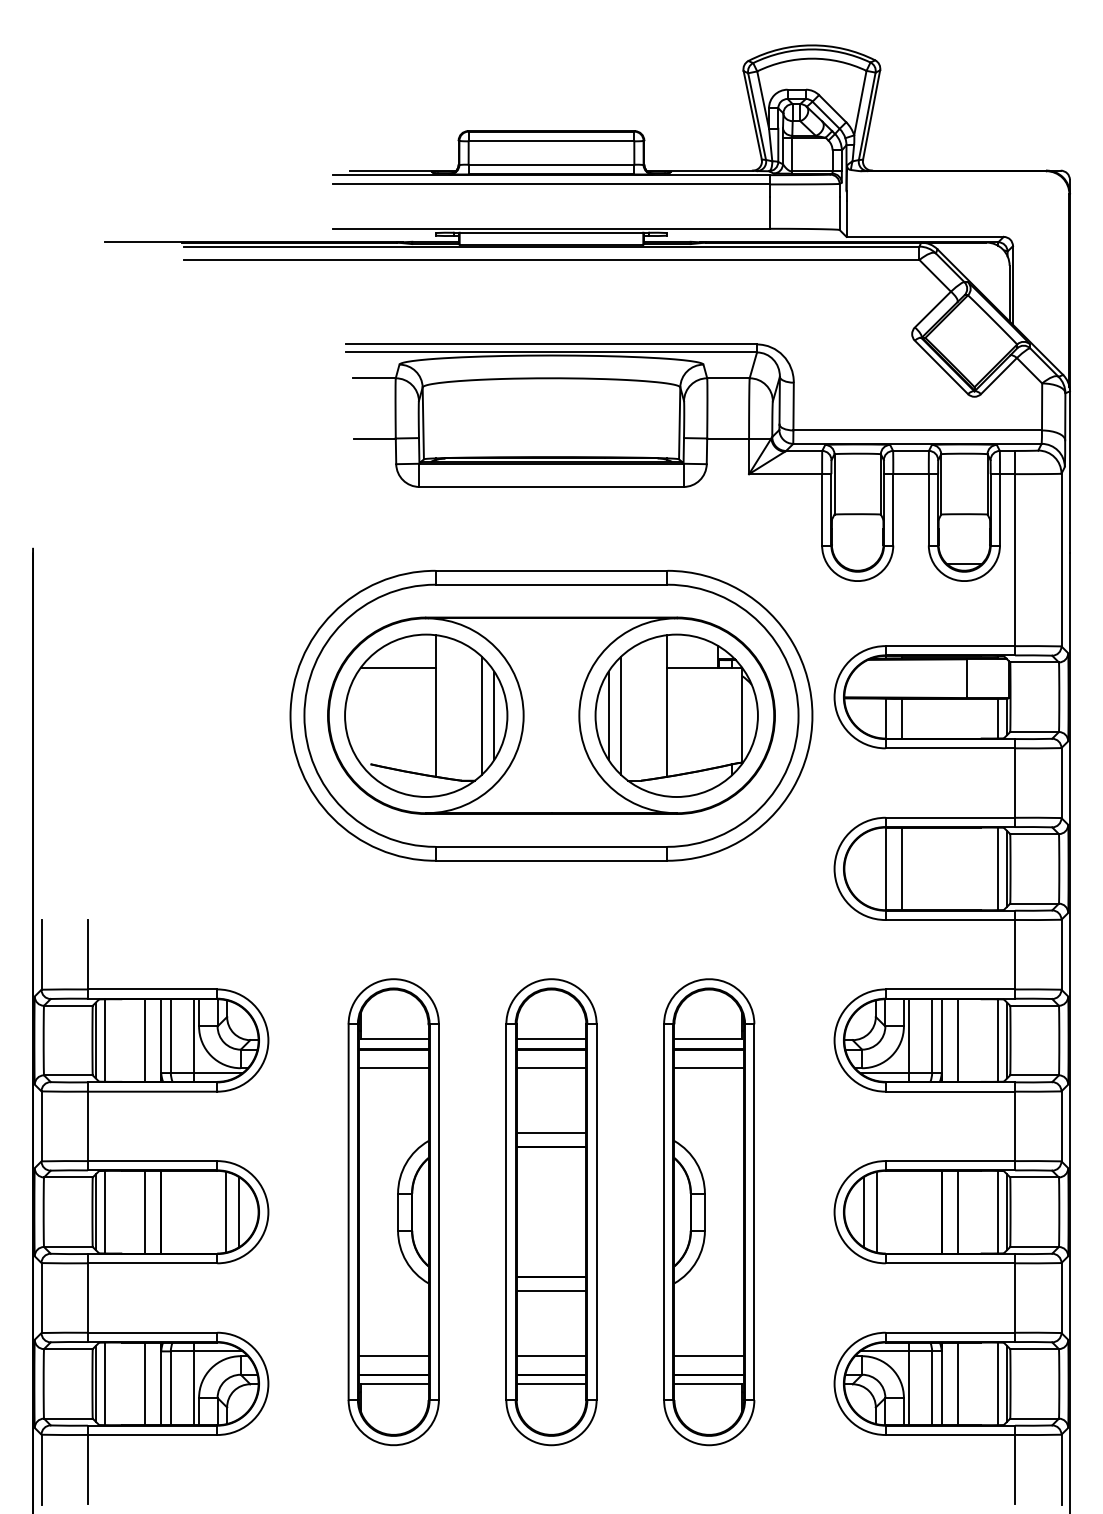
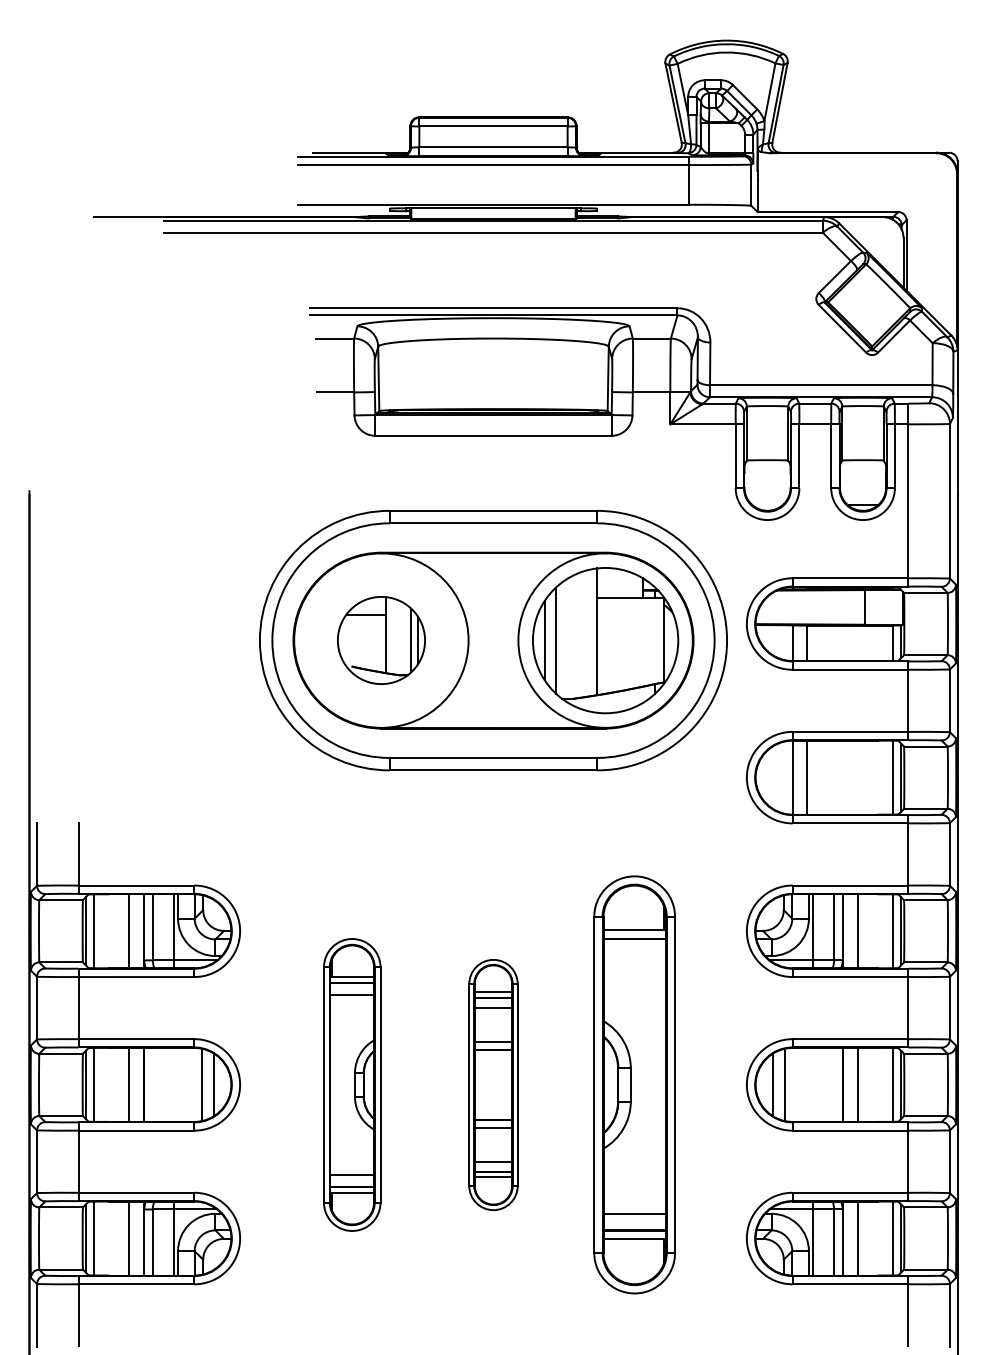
part: (426, 715) -> (381, 640), size x0.6
line: (709, 1068) -> (634, 956), removed
part: (393, 1212) -> (352, 1085), size x0.7
part: (551, 1212) -> (493, 1085), size x0.6

